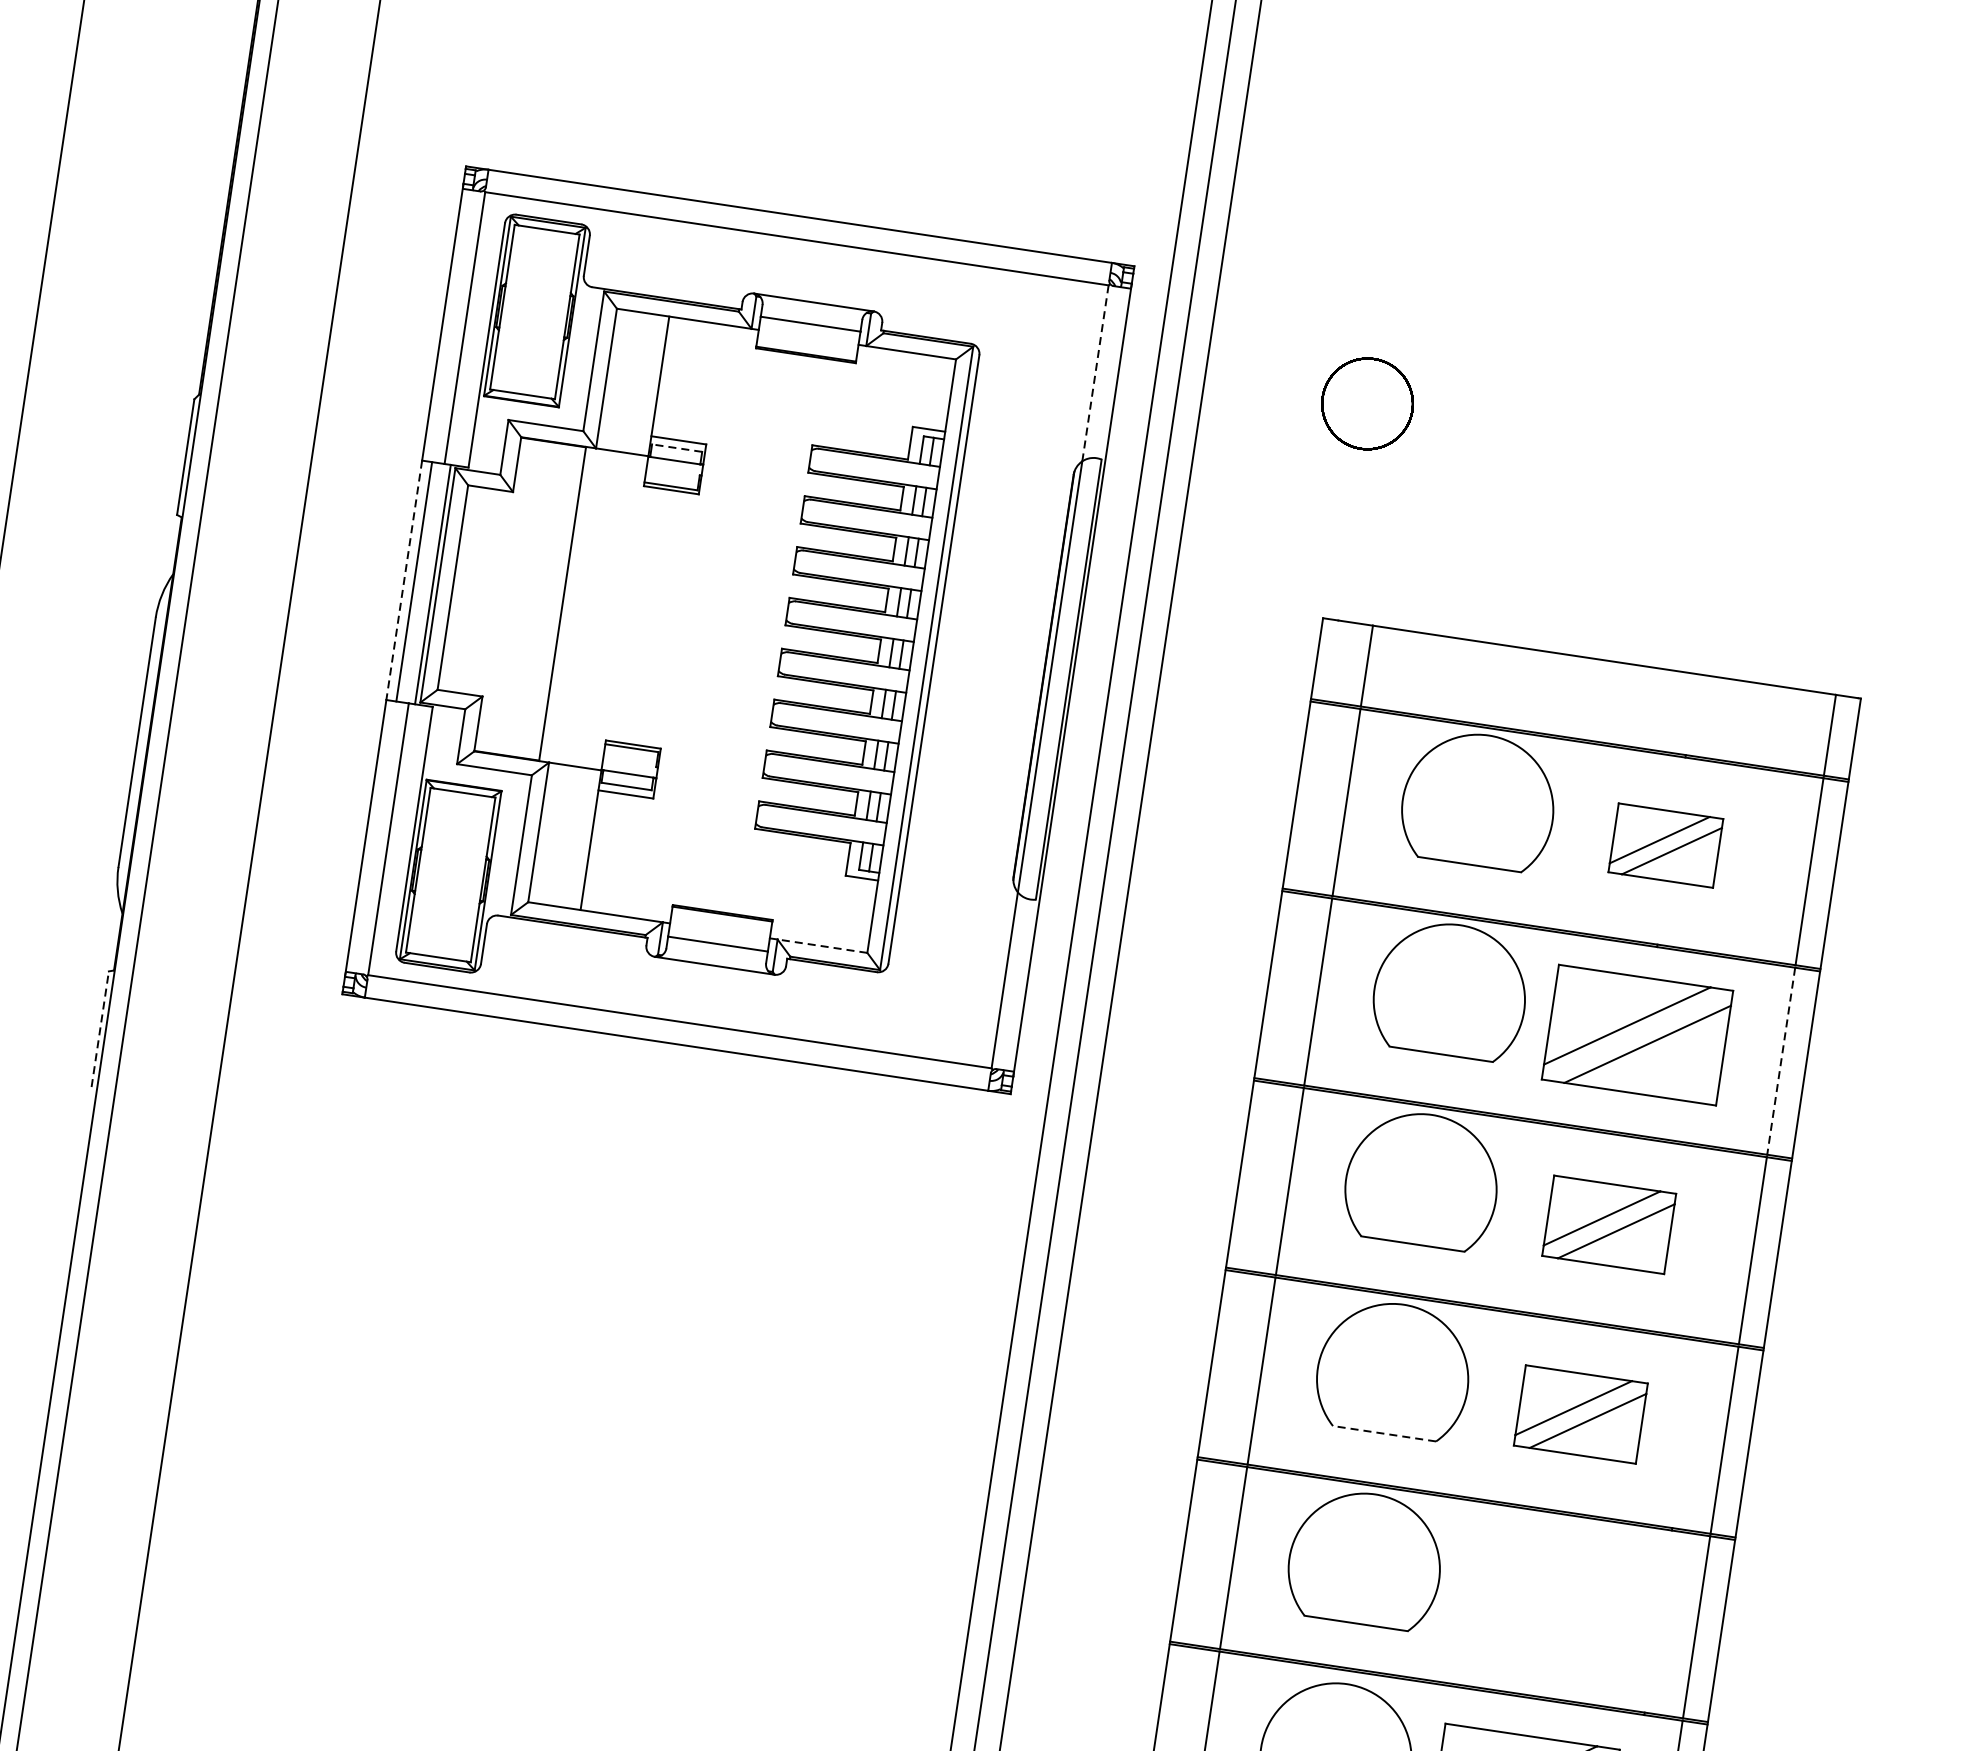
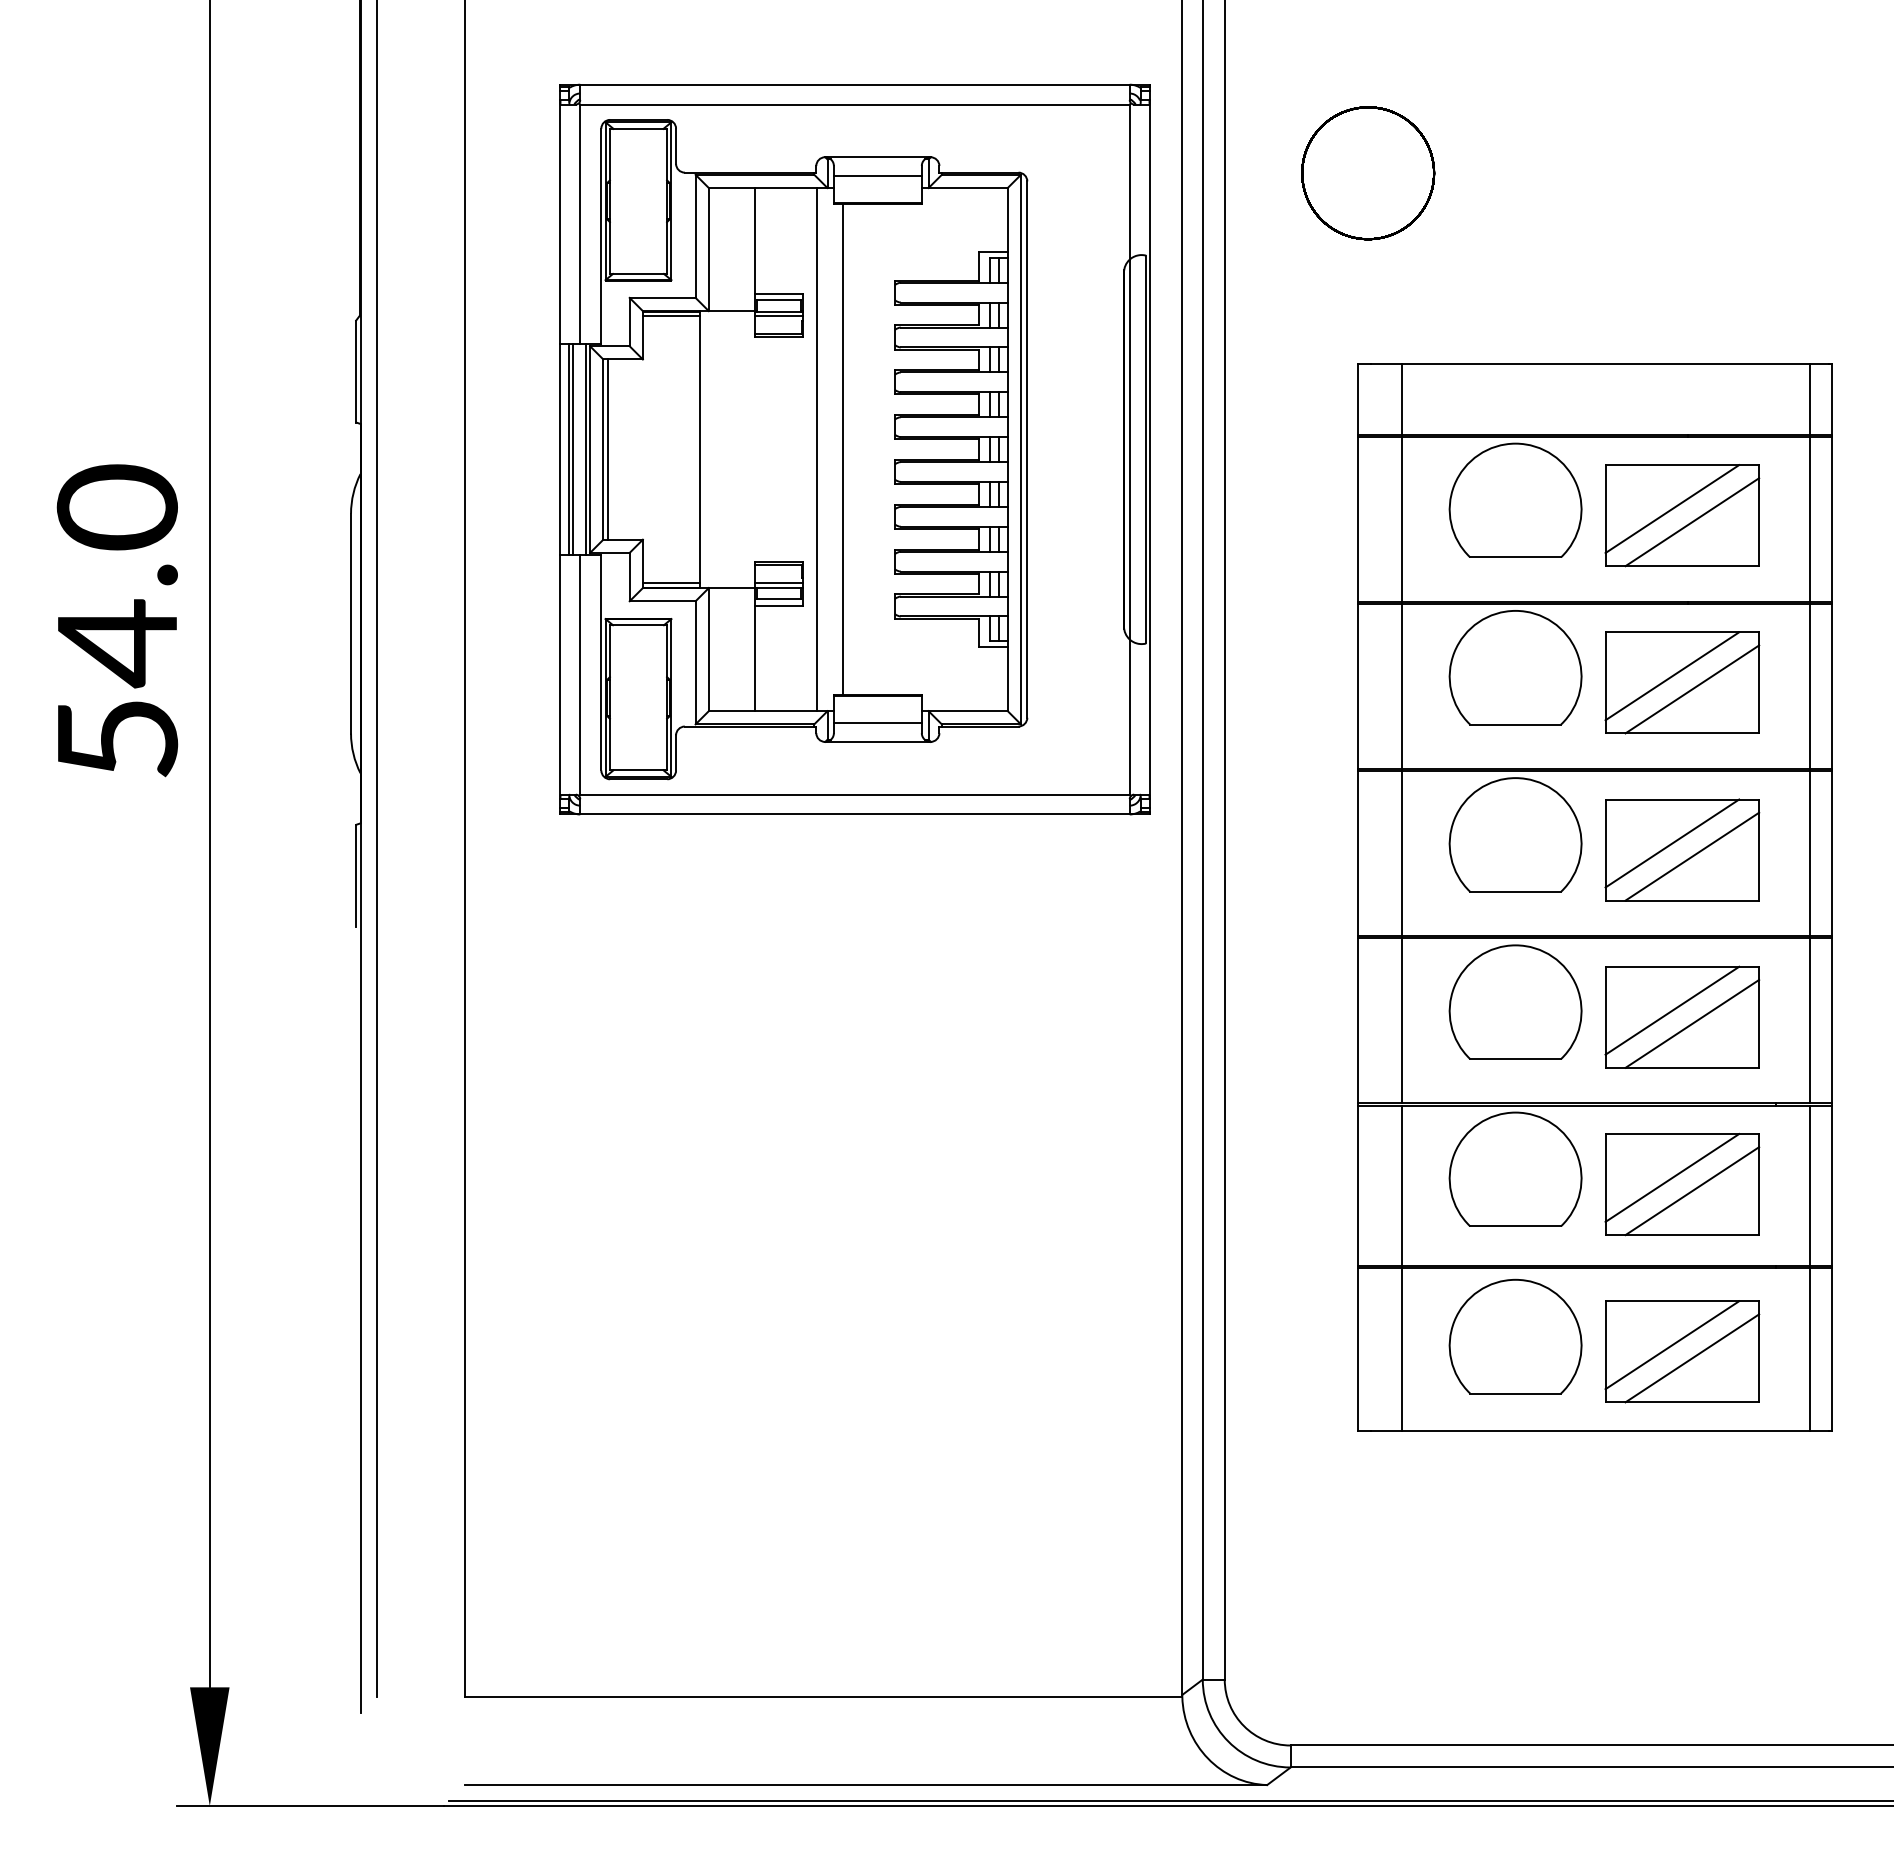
line: (1095, 373) -> (1129, 182), dashed -> solid
part: (1367, 404) -> (1368, 173), size x1.67
line: (552, 447) -> (671, 315), added
line: (676, 448) -> (778, 300), dashed -> solid
line: (674, 465) -> (778, 315), added
line: (404, 580) -> (560, 449), dashed -> solid
line: (417, 582) -> (572, 449), added
line: (457, 588) -> (607, 449), added
line: (694, 623) -> (816, 449), added
line: (724, 628) -> (842, 449), added
line: (507, 751) -> (671, 583), added
line: (628, 769) -> (778, 583), added
part: (1666, 845) -> (1682, 515), size x1.67
line: (822, 946) -> (968, 711), dashed -> solid
line: (100, 1028) -> (356, 875), dashed -> solid
line: (1780, 1062) -> (1809, 687), dashed -> solid
part: (1609, 1224) -> (1682, 849), size x1.43
part: (1581, 1413) -> (1682, 1016), size x1.43
line: (1384, 1434) -> (1515, 1059), dashed -> solid
part: (1552, 1604) -> (1682, 1184), added

